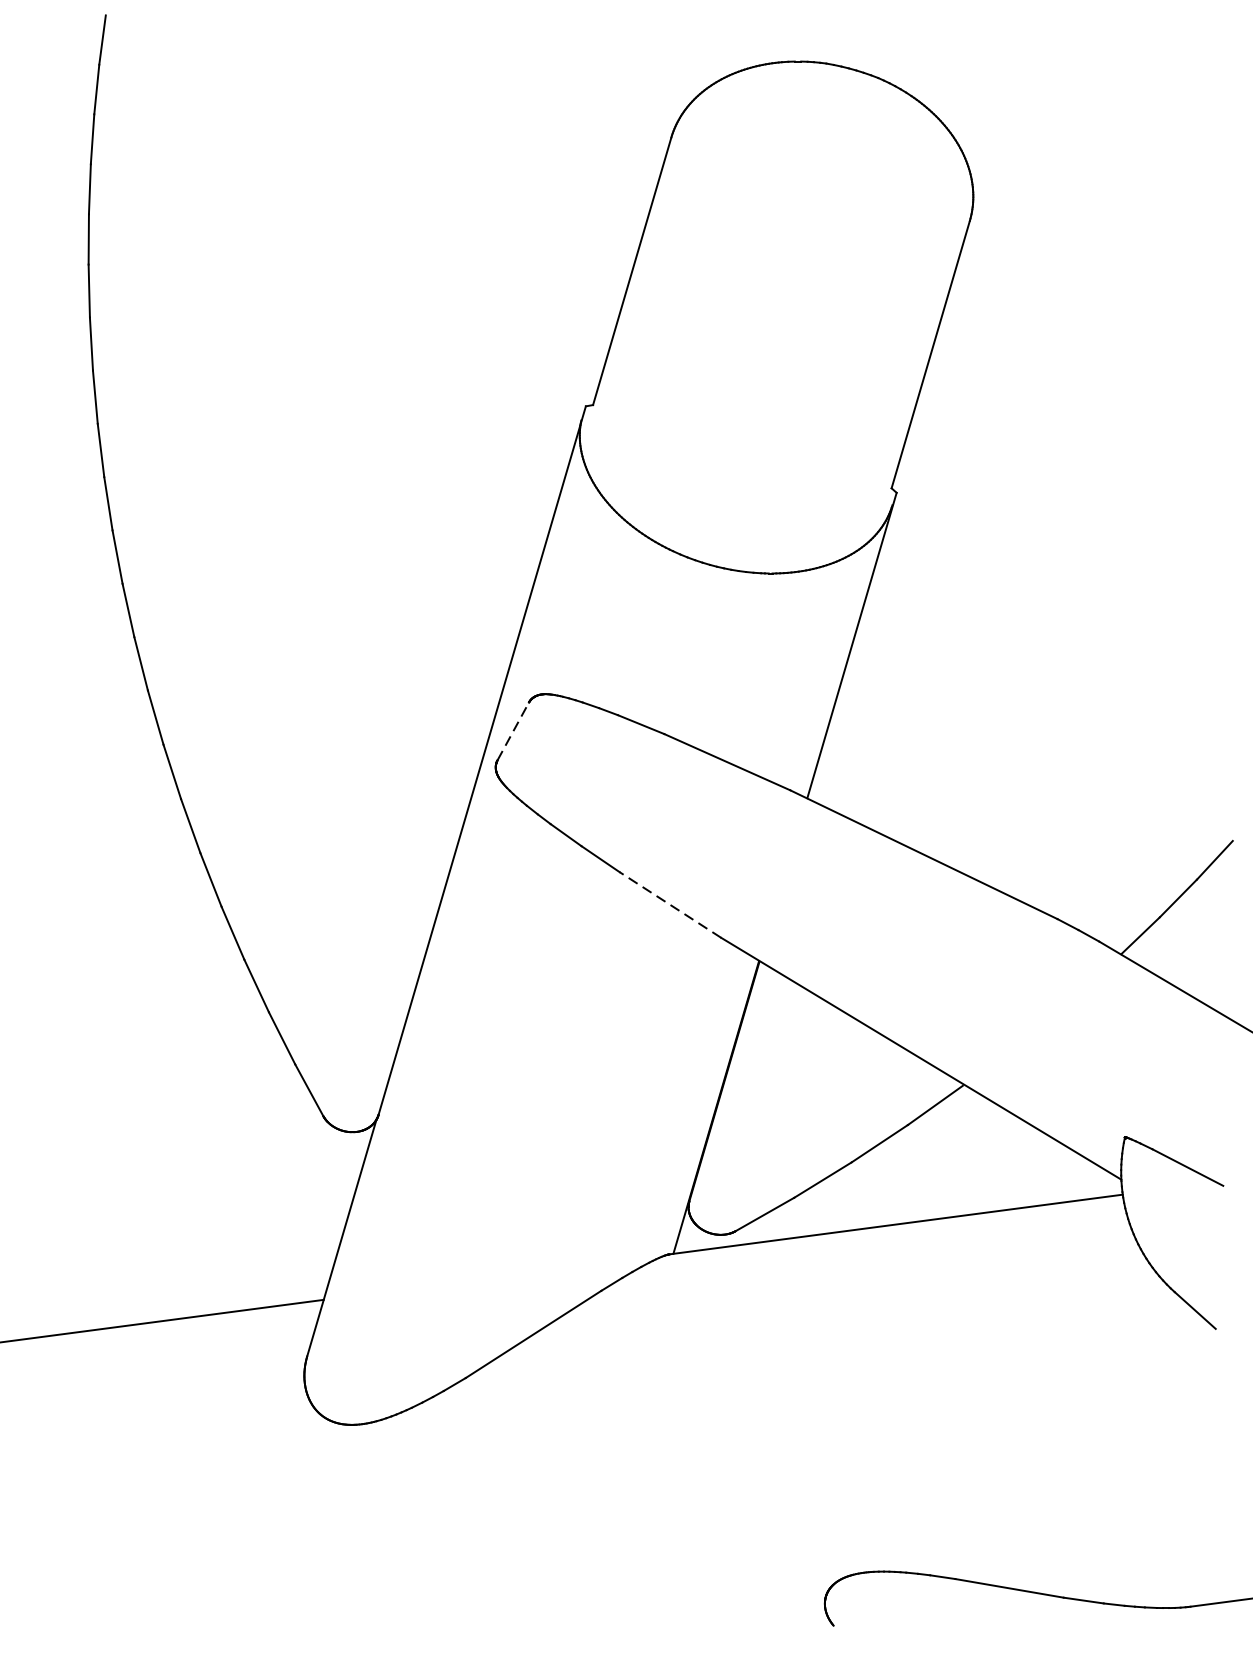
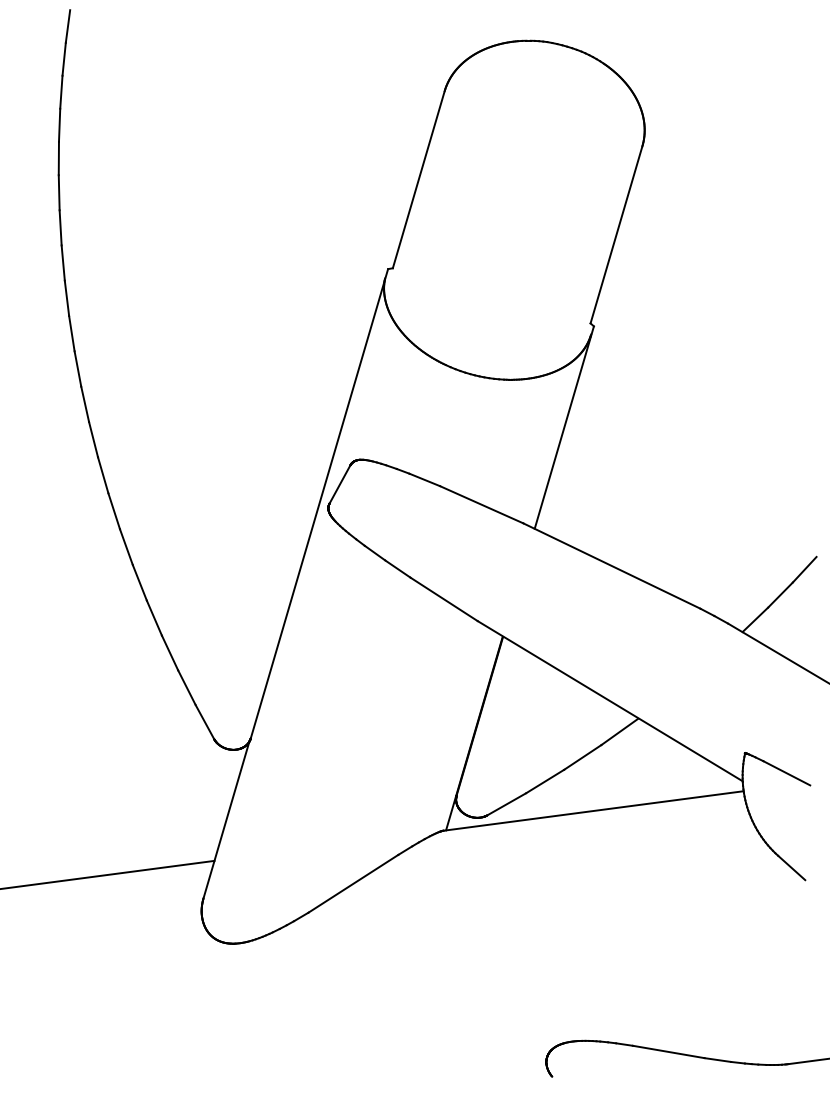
line: (514, 731) -> (340, 484), dashed -> solid
line: (669, 905) -> (443, 599), dashed -> solid

